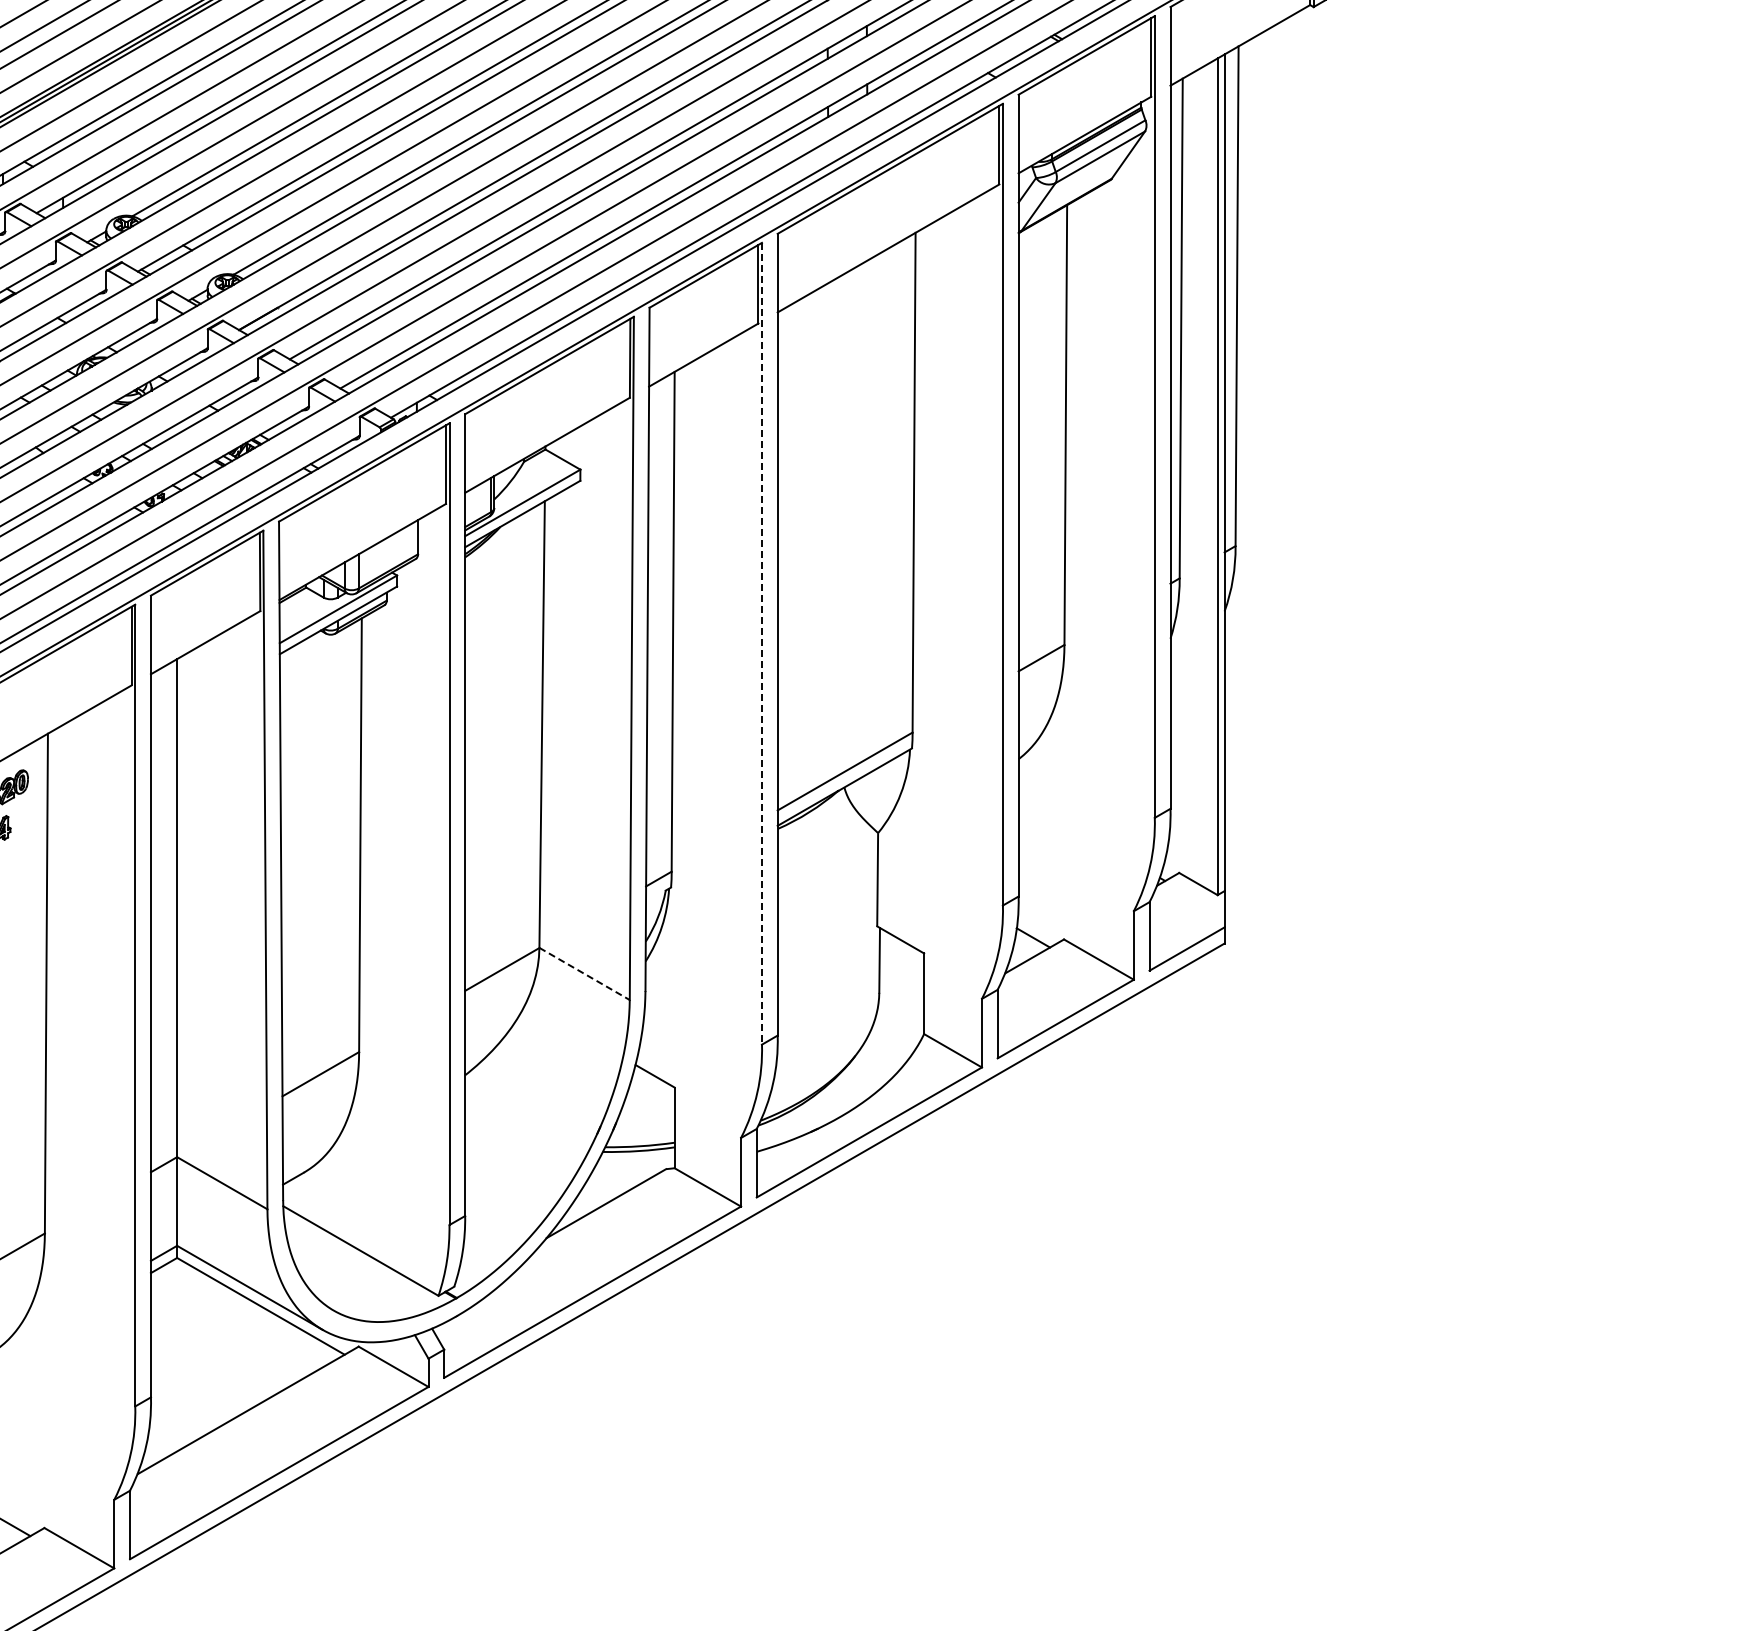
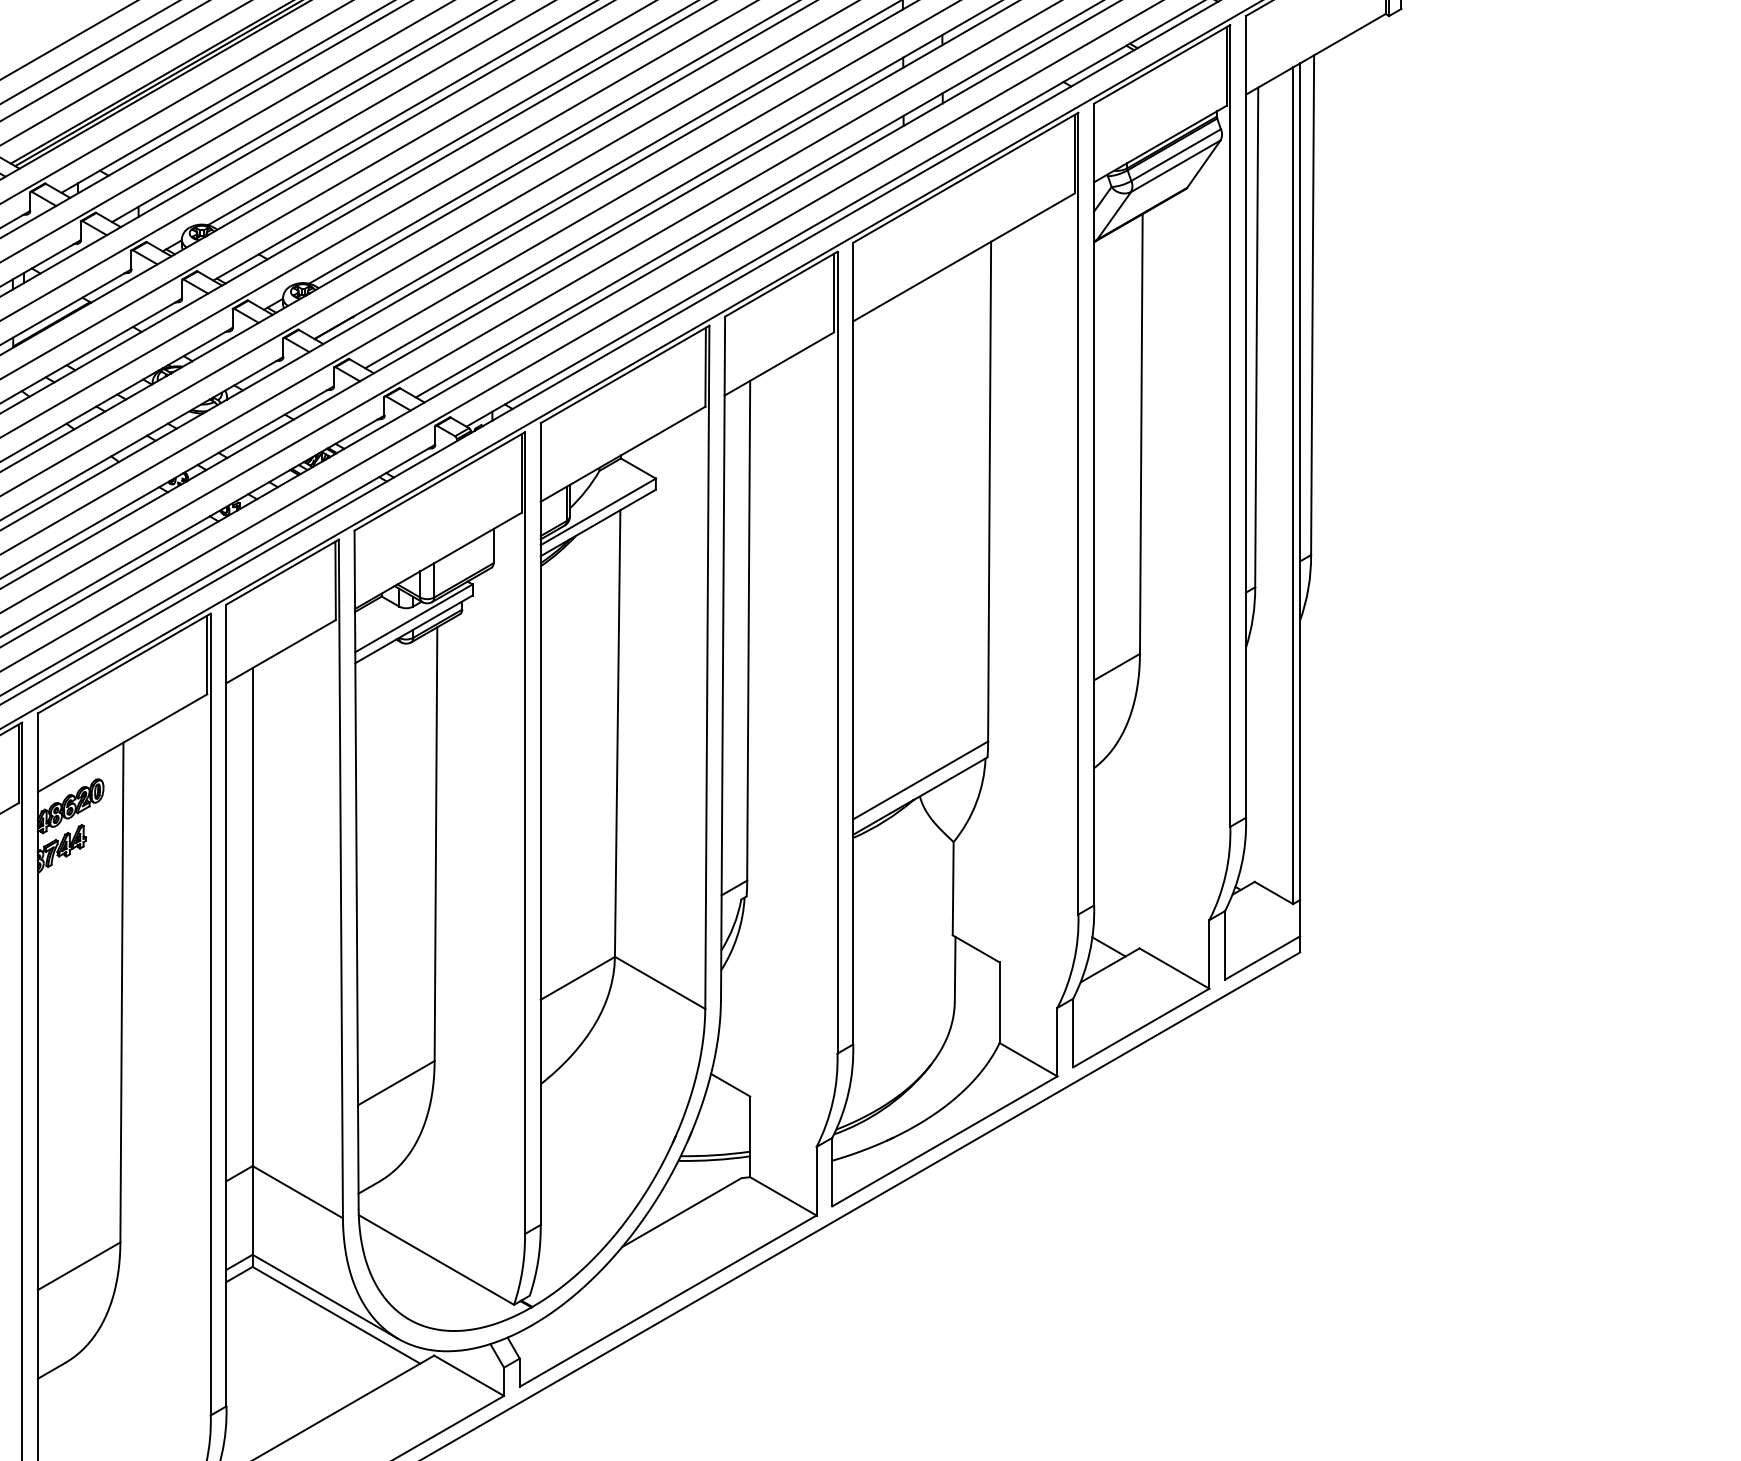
line: (761, 643) -> (837, 652), dashed -> solid
line: (585, 974) -> (661, 983), dashed -> solid

